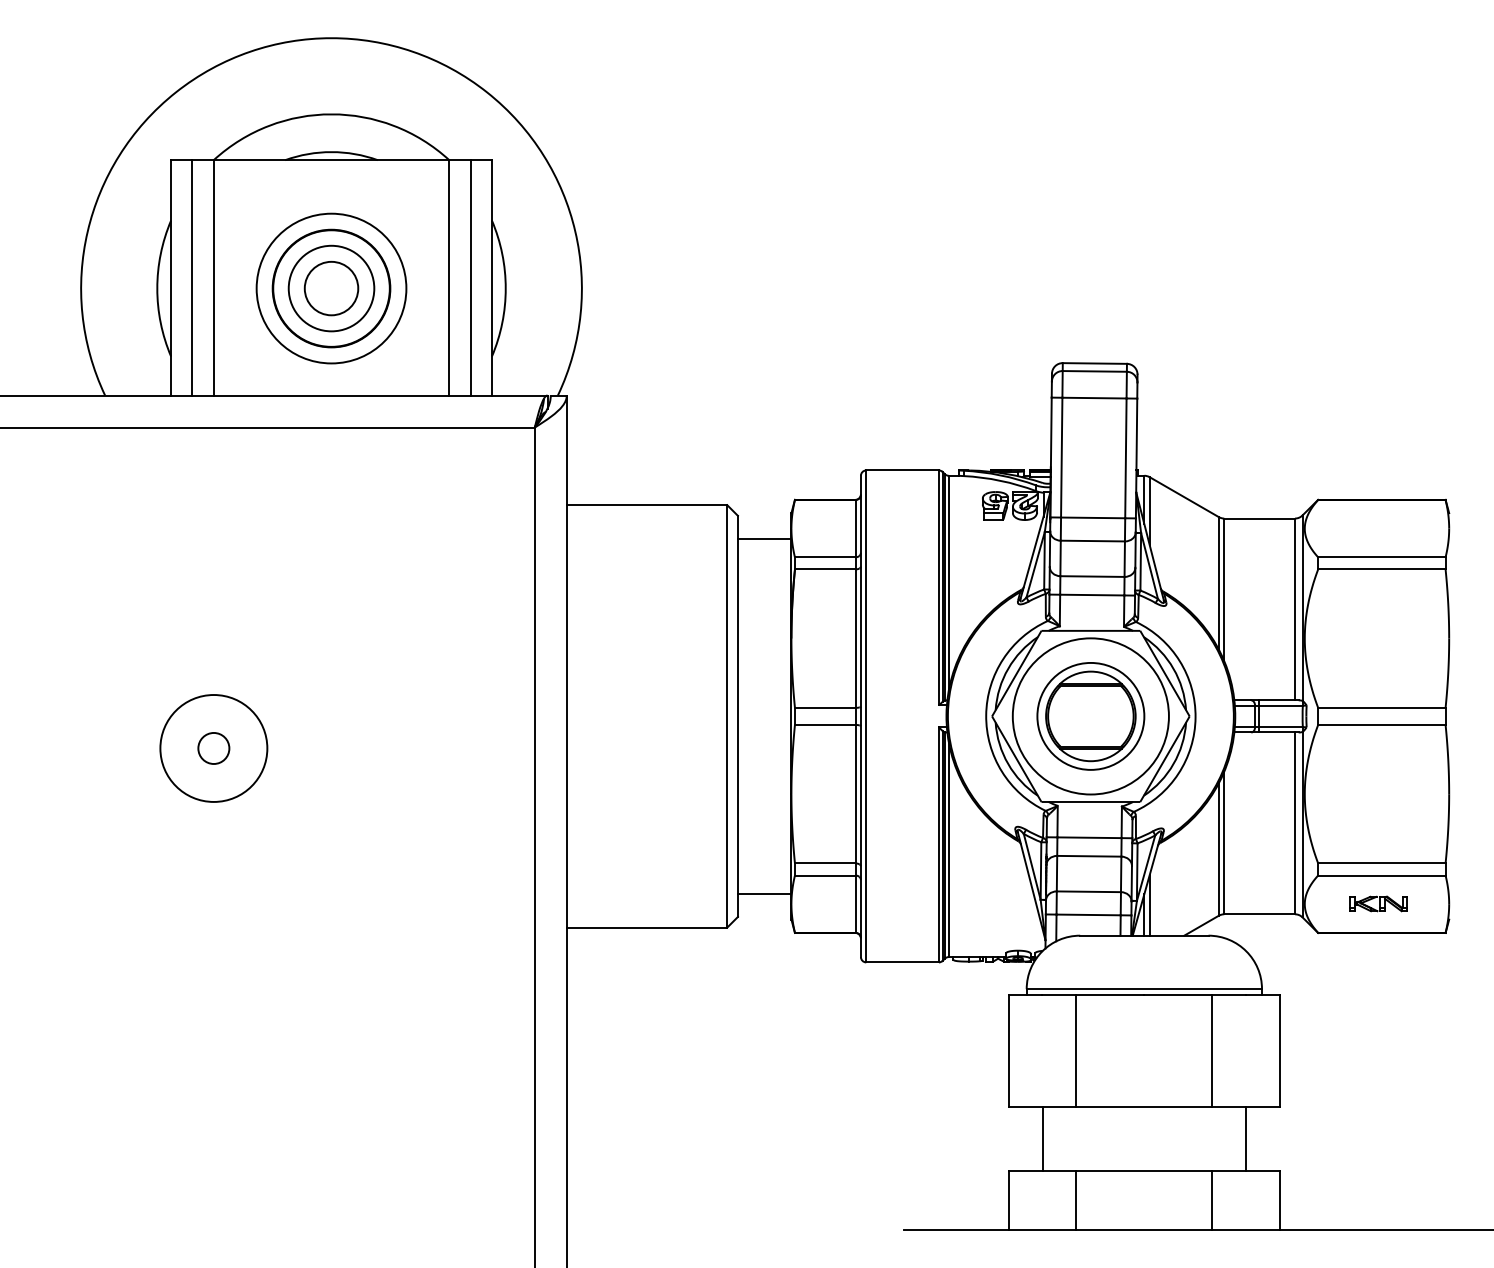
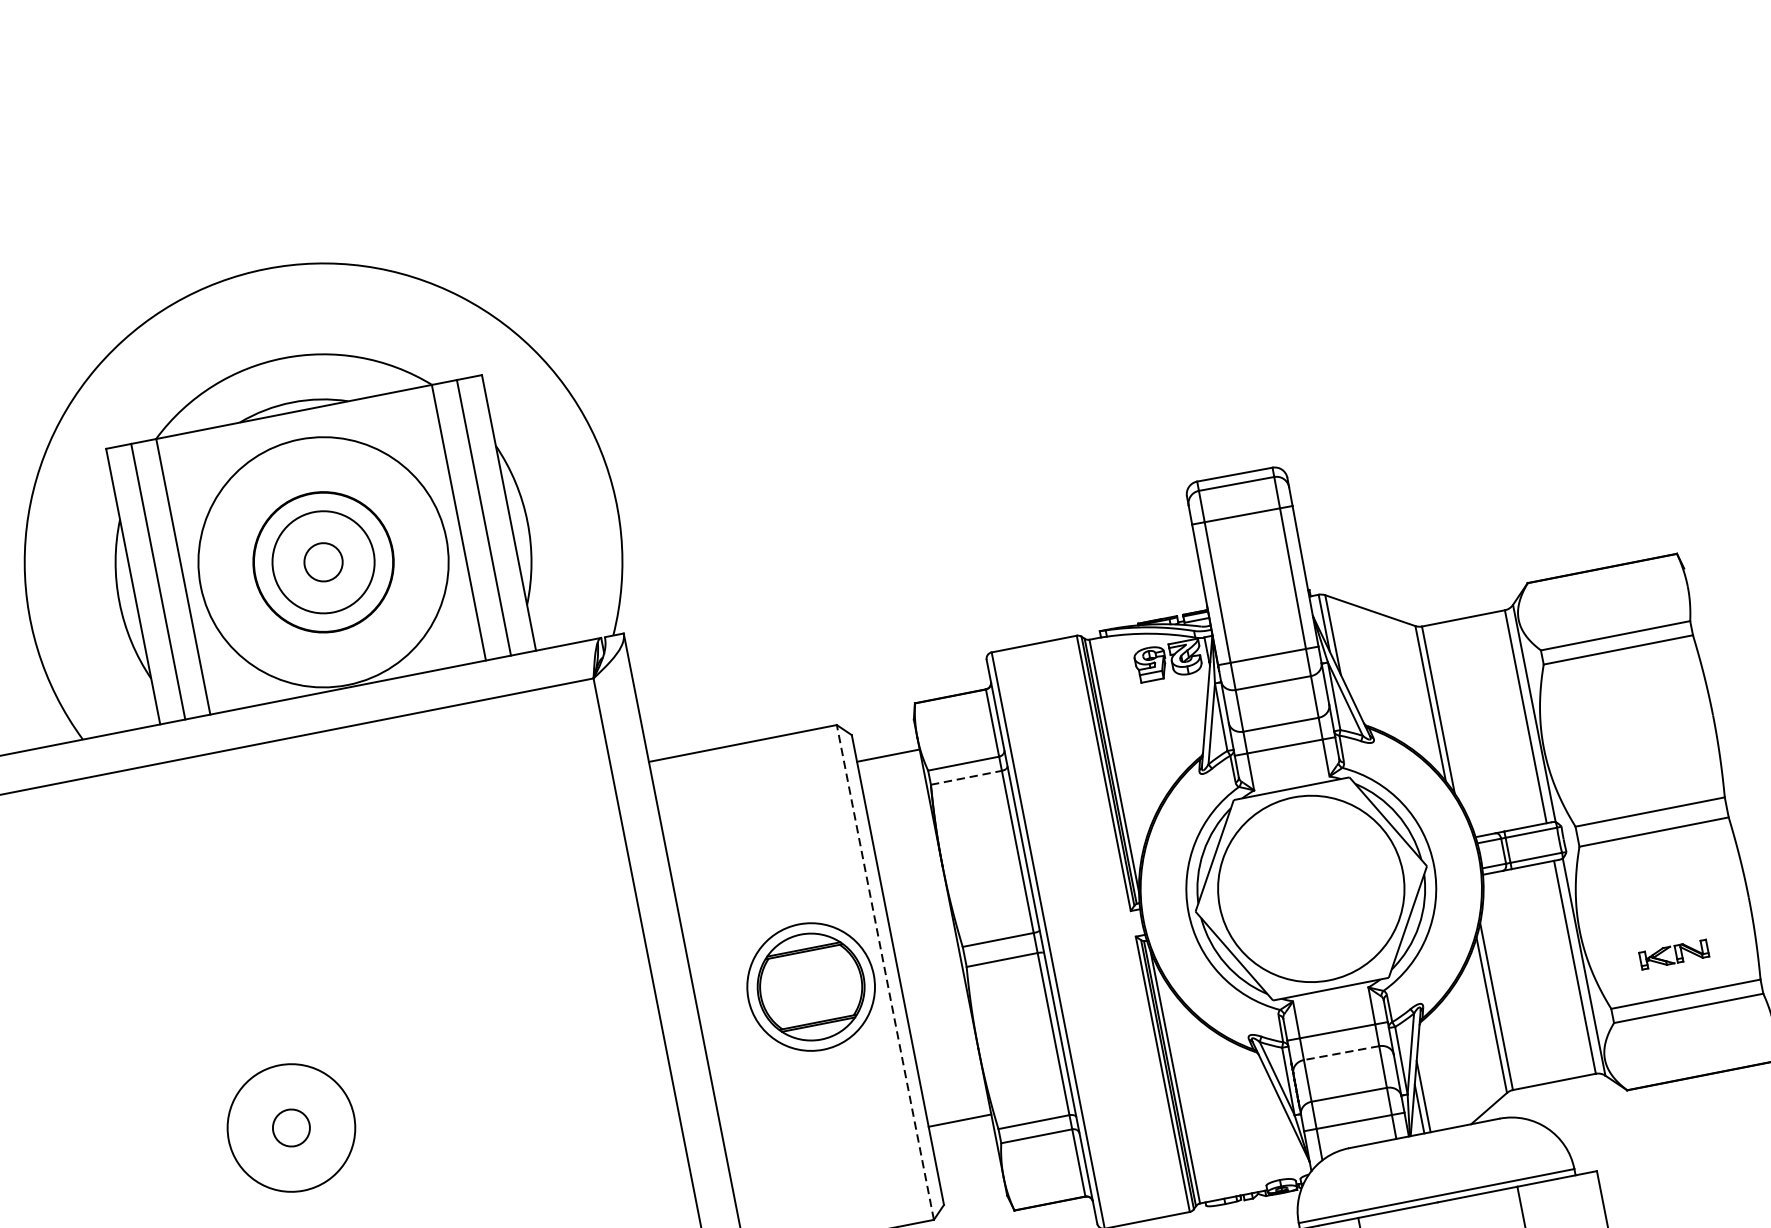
circle: (331, 288) -> (323, 562), size x0.6
circle: (331, 288) -> (323, 562), size x1.4
line: (825, 569) -> (966, 777), solid -> dashed
line: (727, 715) -> (885, 971), solid -> dashed
part: (1090, 716) -> (810, 987), moved
line: (1088, 856) -> (1340, 1053), solid -> dashed
line: (764, 894) -> (959, 1120), moved
part: (1378, 903) -> (1673, 954), moved

